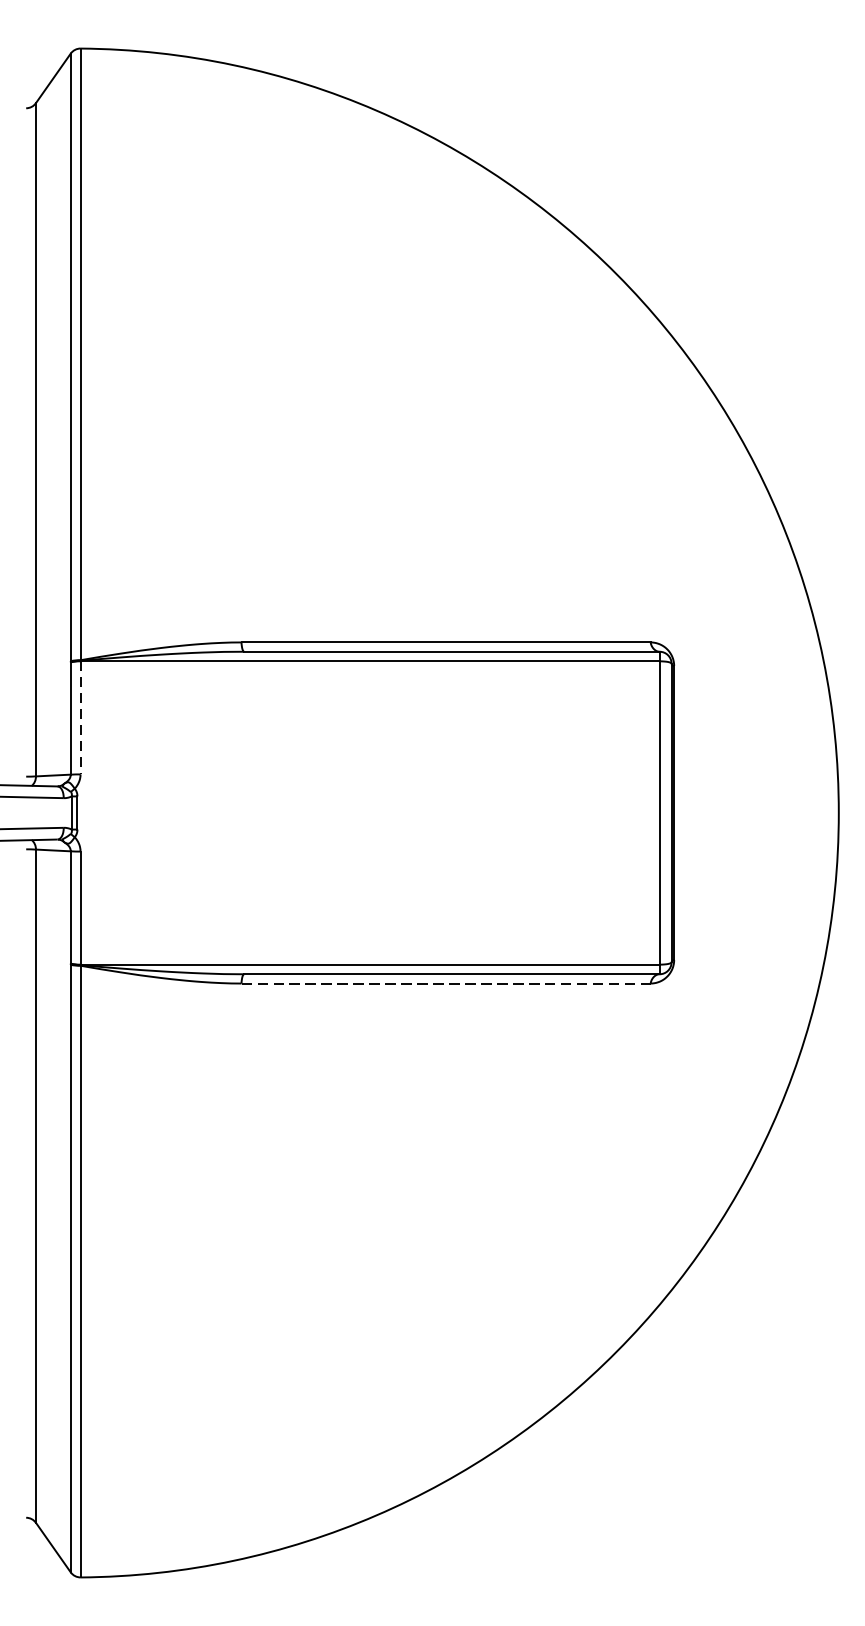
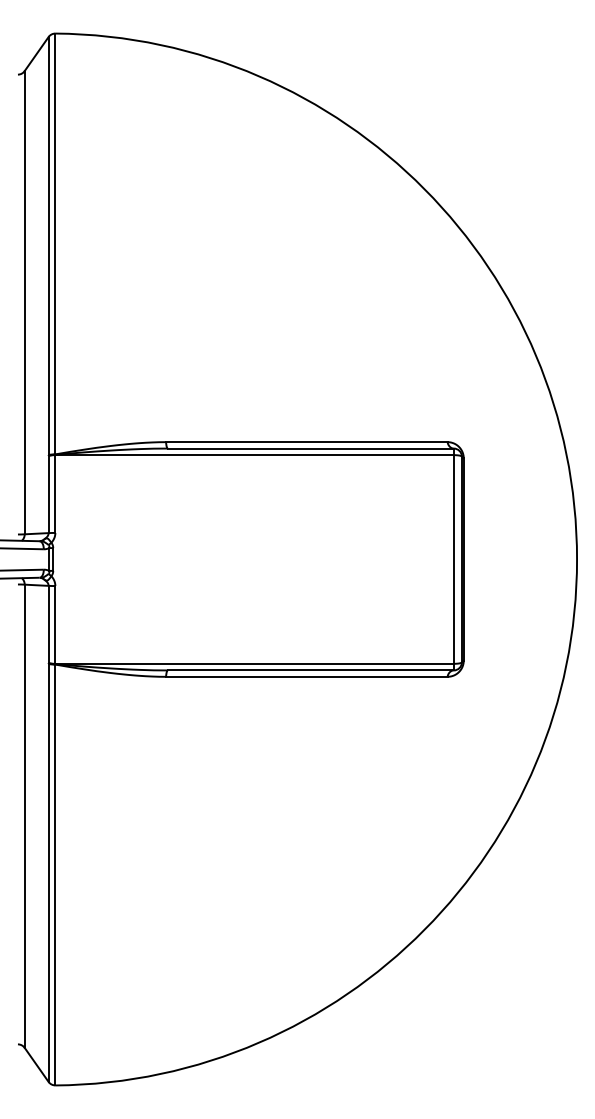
line: (80, 718) -> (55, 494), dashed -> solid
line: (445, 983) -> (306, 676), dashed -> solid

